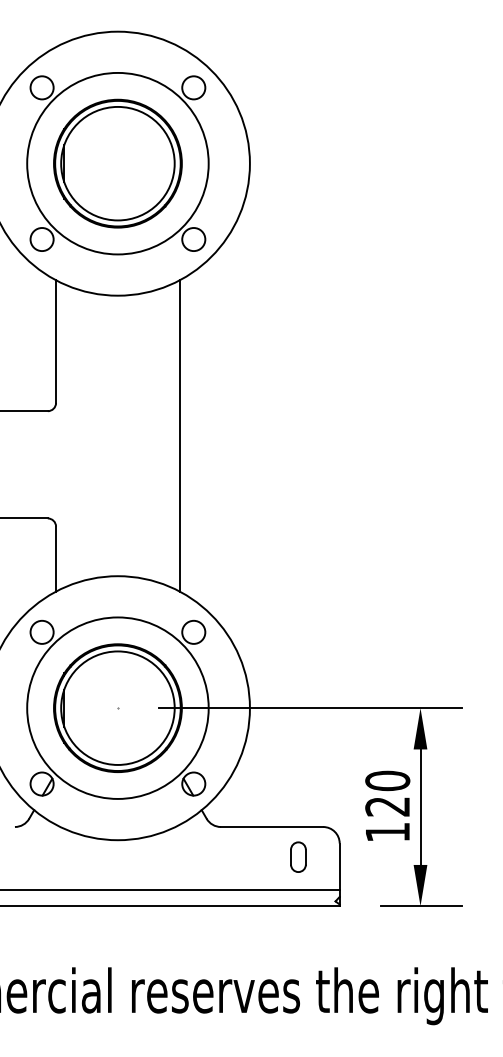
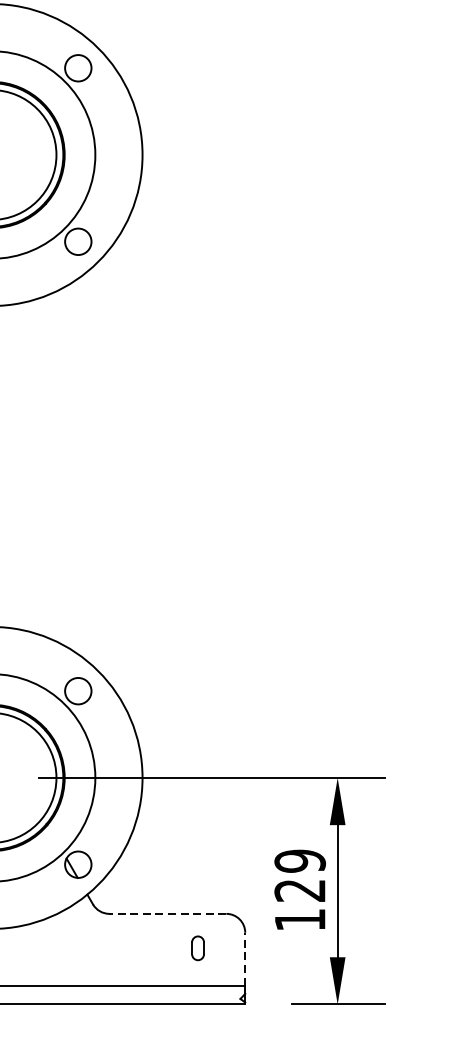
line: (179, 435) -> (61, 465), removed
text: (387, 780) -> (299, 860), 120 -> 129
line: (271, 827) -> (167, 914), solid -> dashed
part: (298, 856) -> (198, 947), size x0.7
line: (339, 866) -> (244, 959), solid -> dashed

